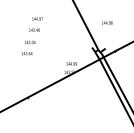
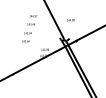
text: (32, 35) -> (29, 28), moved

